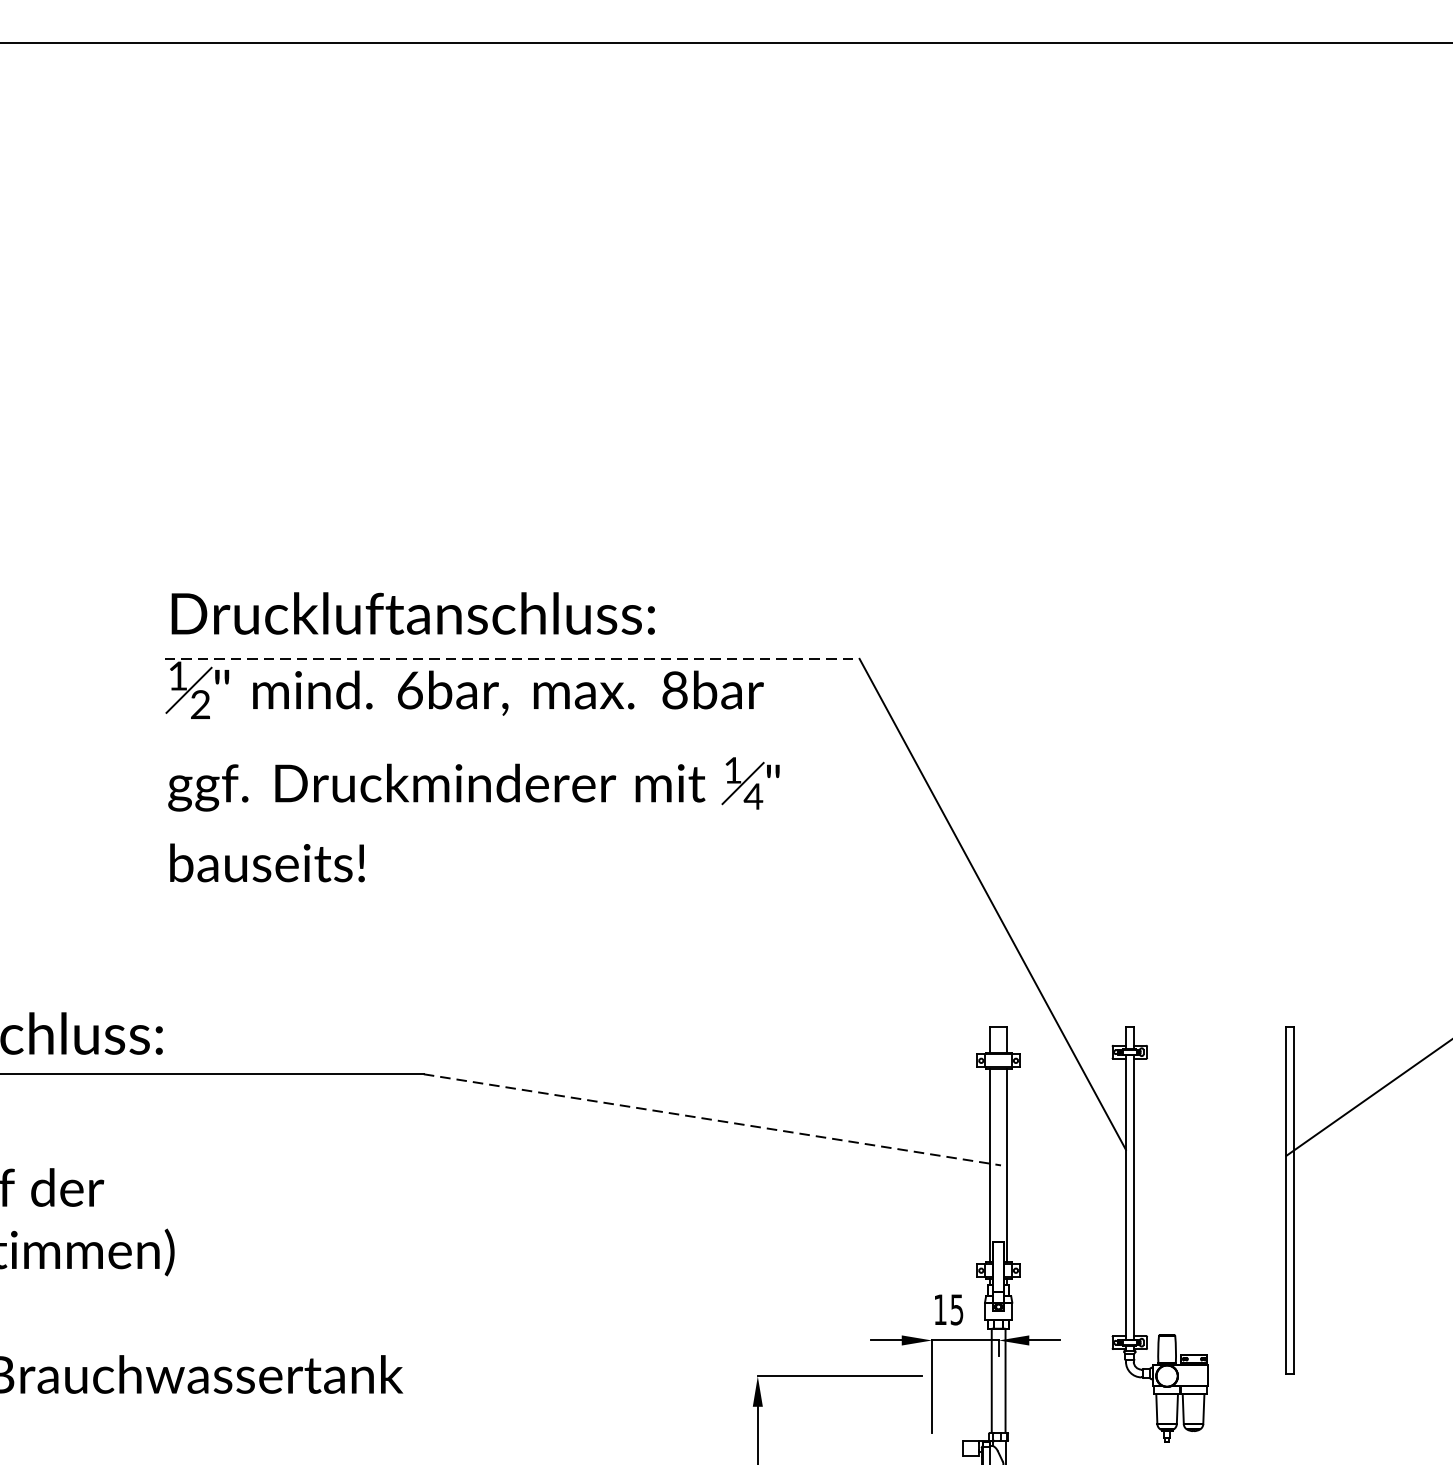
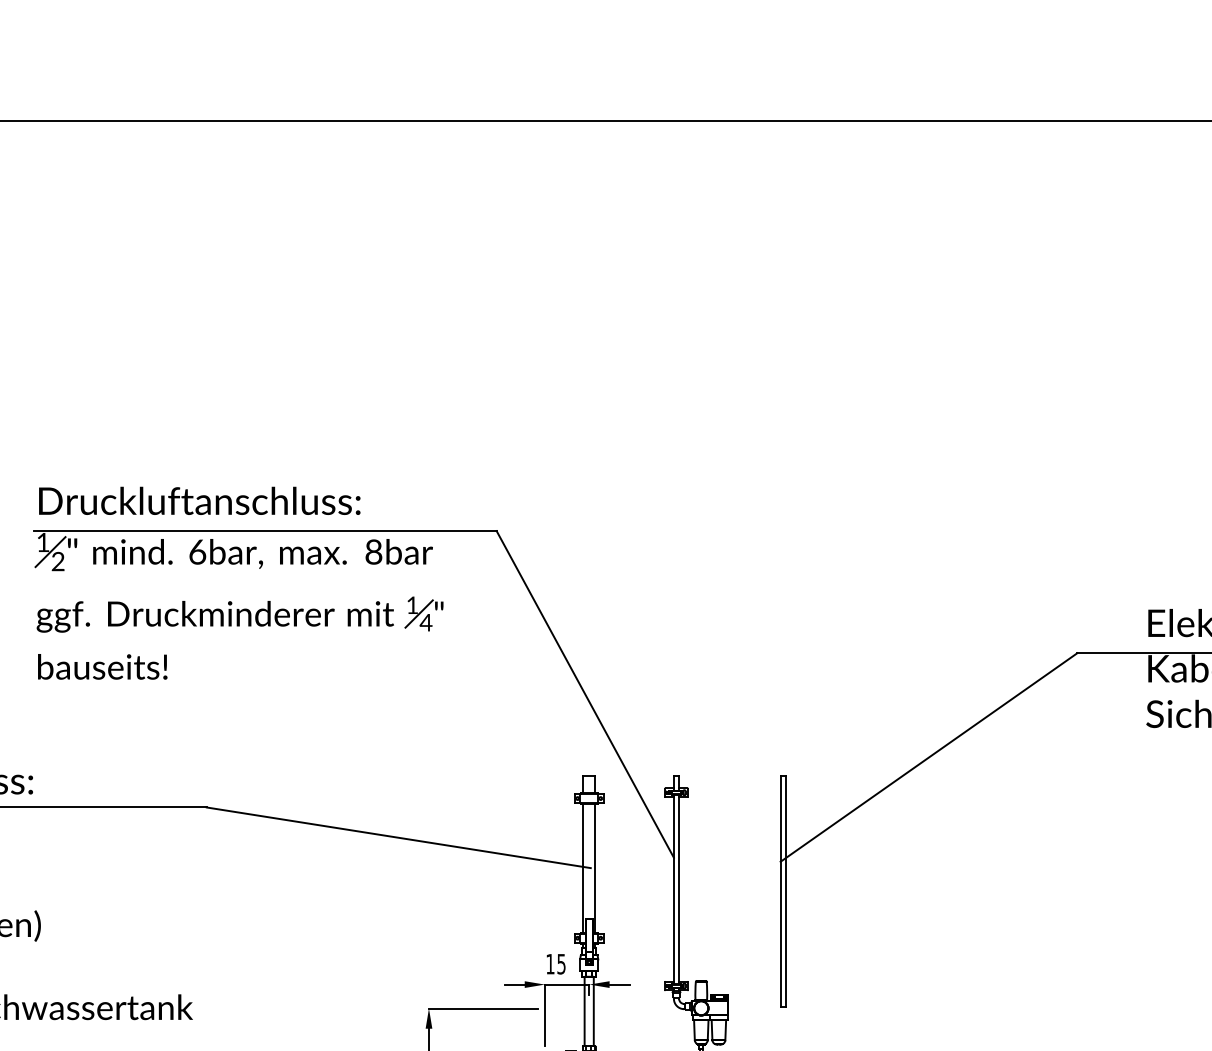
line: (513, 659) -> (266, 531), dashed -> solid
line: (713, 1119) -> (399, 837), dashed -> solid

